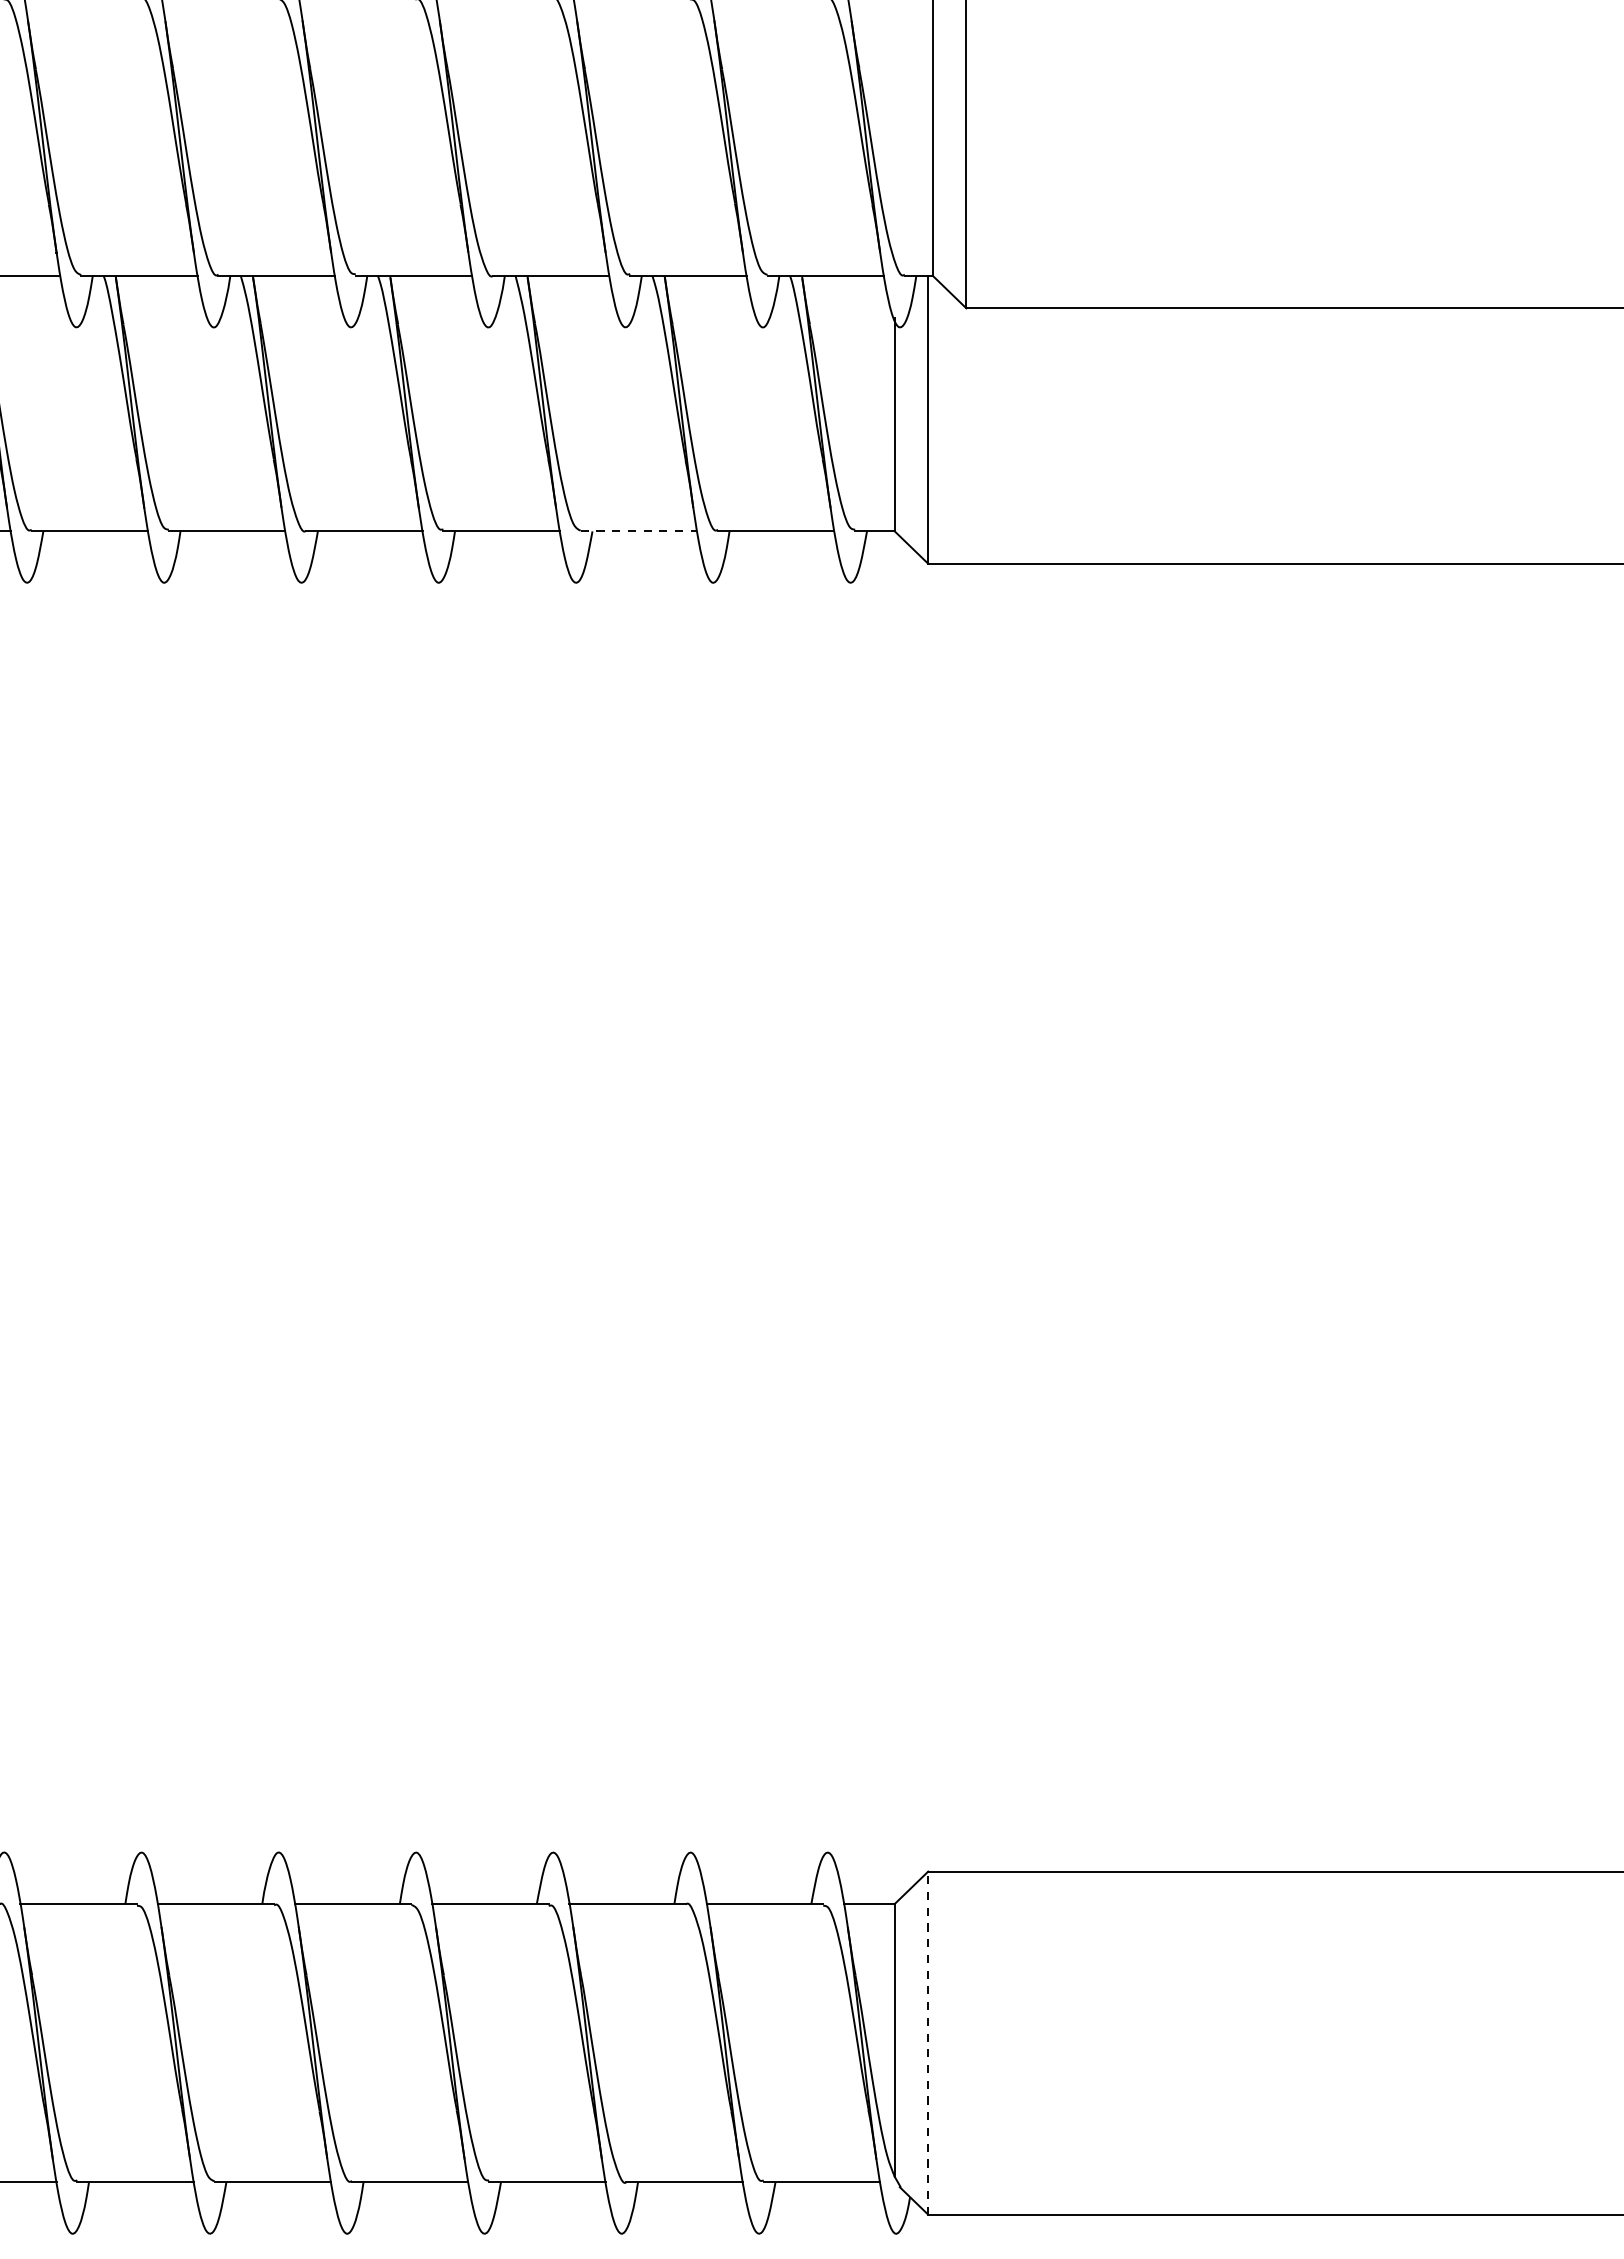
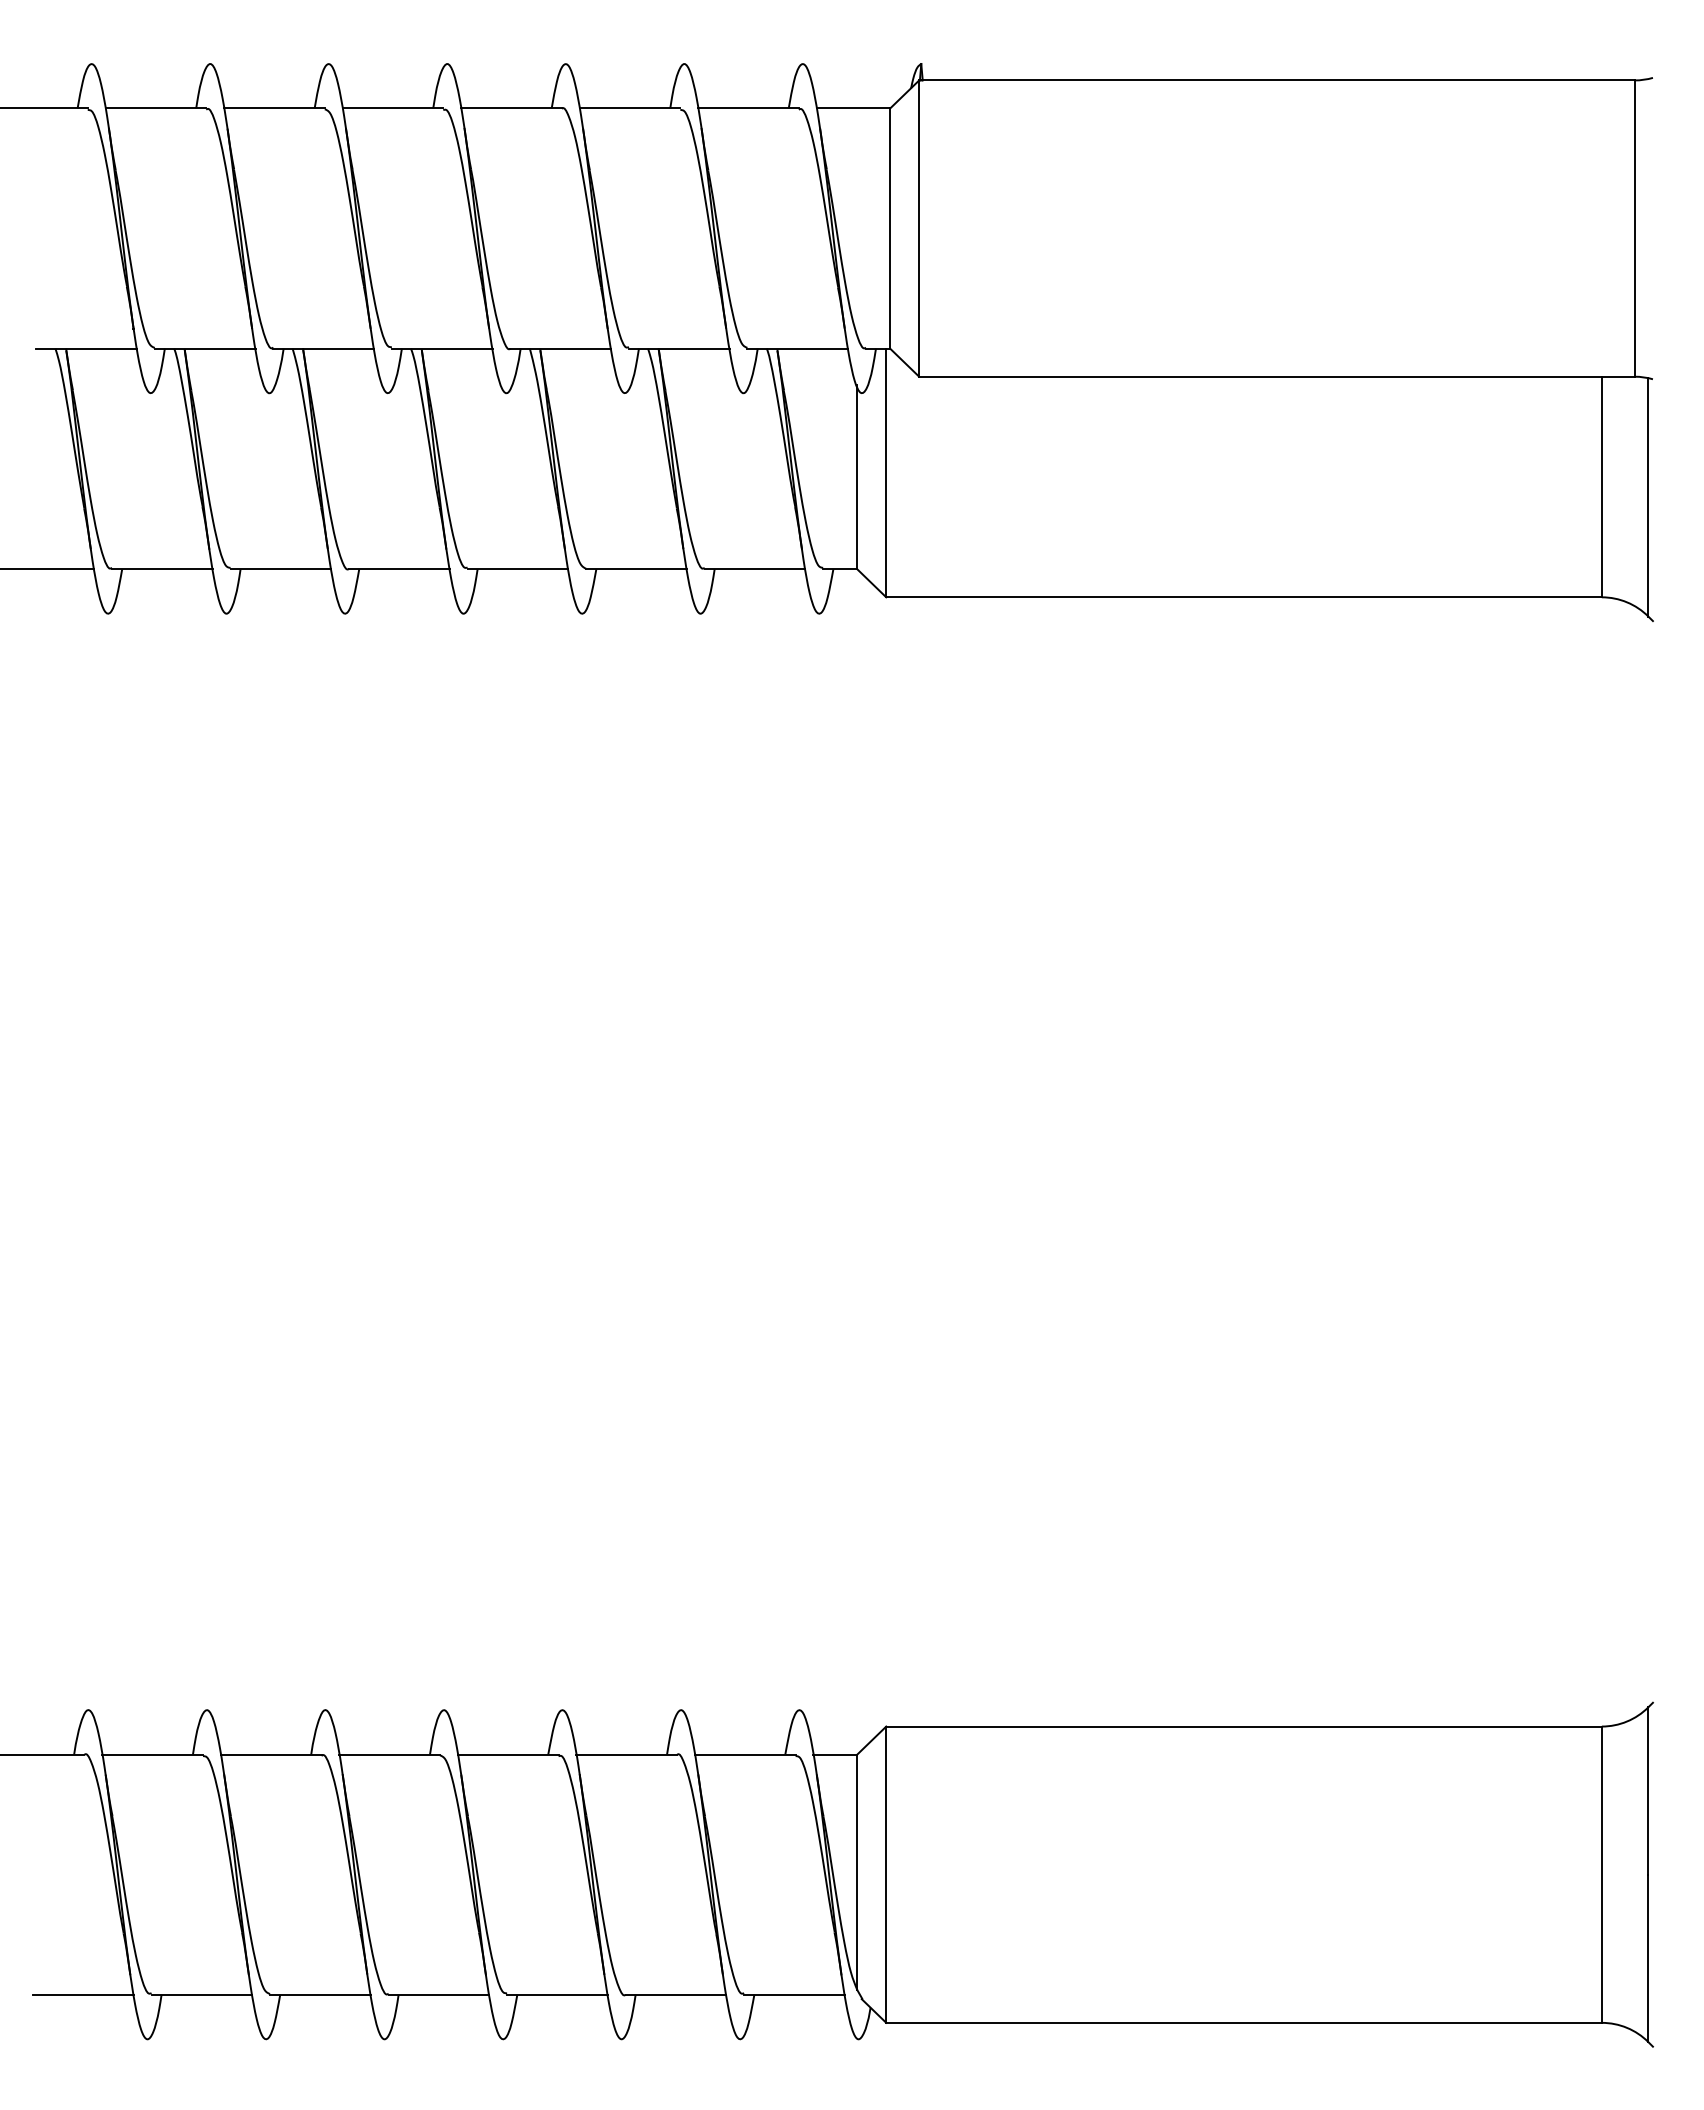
line: (639, 531) -> (636, 569), dashed -> solid
line: (928, 2042) -> (886, 1874), dashed -> solid

